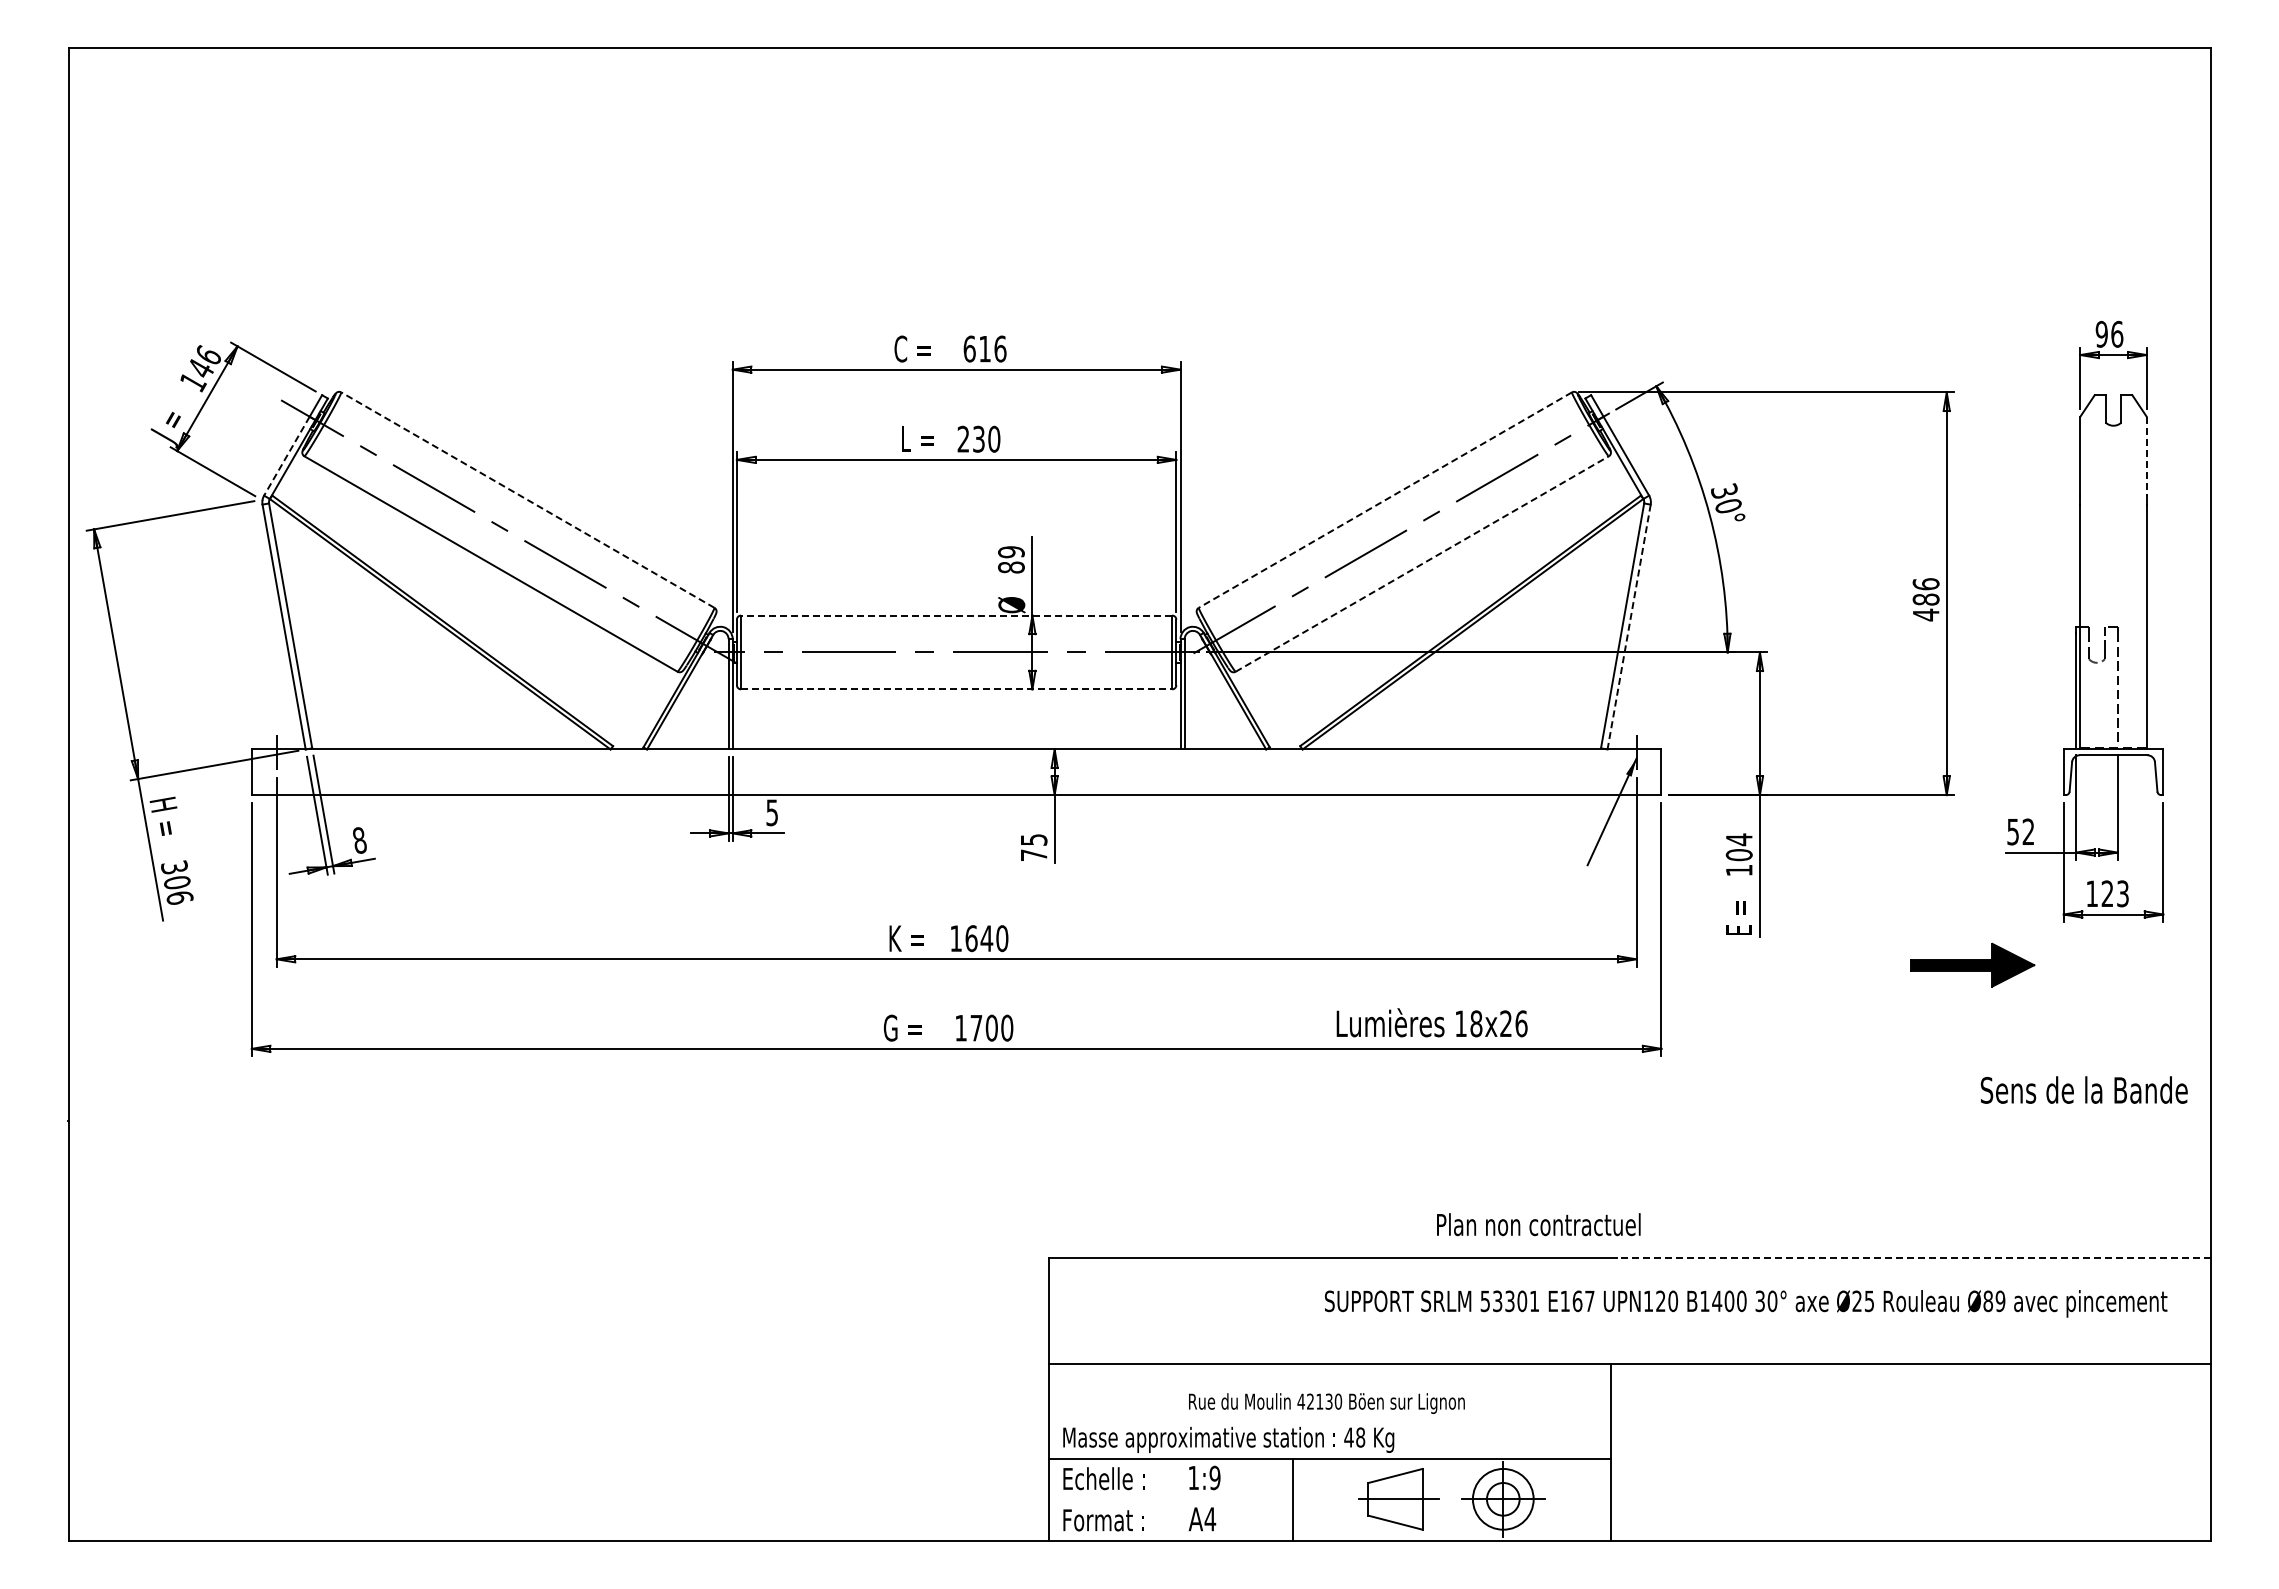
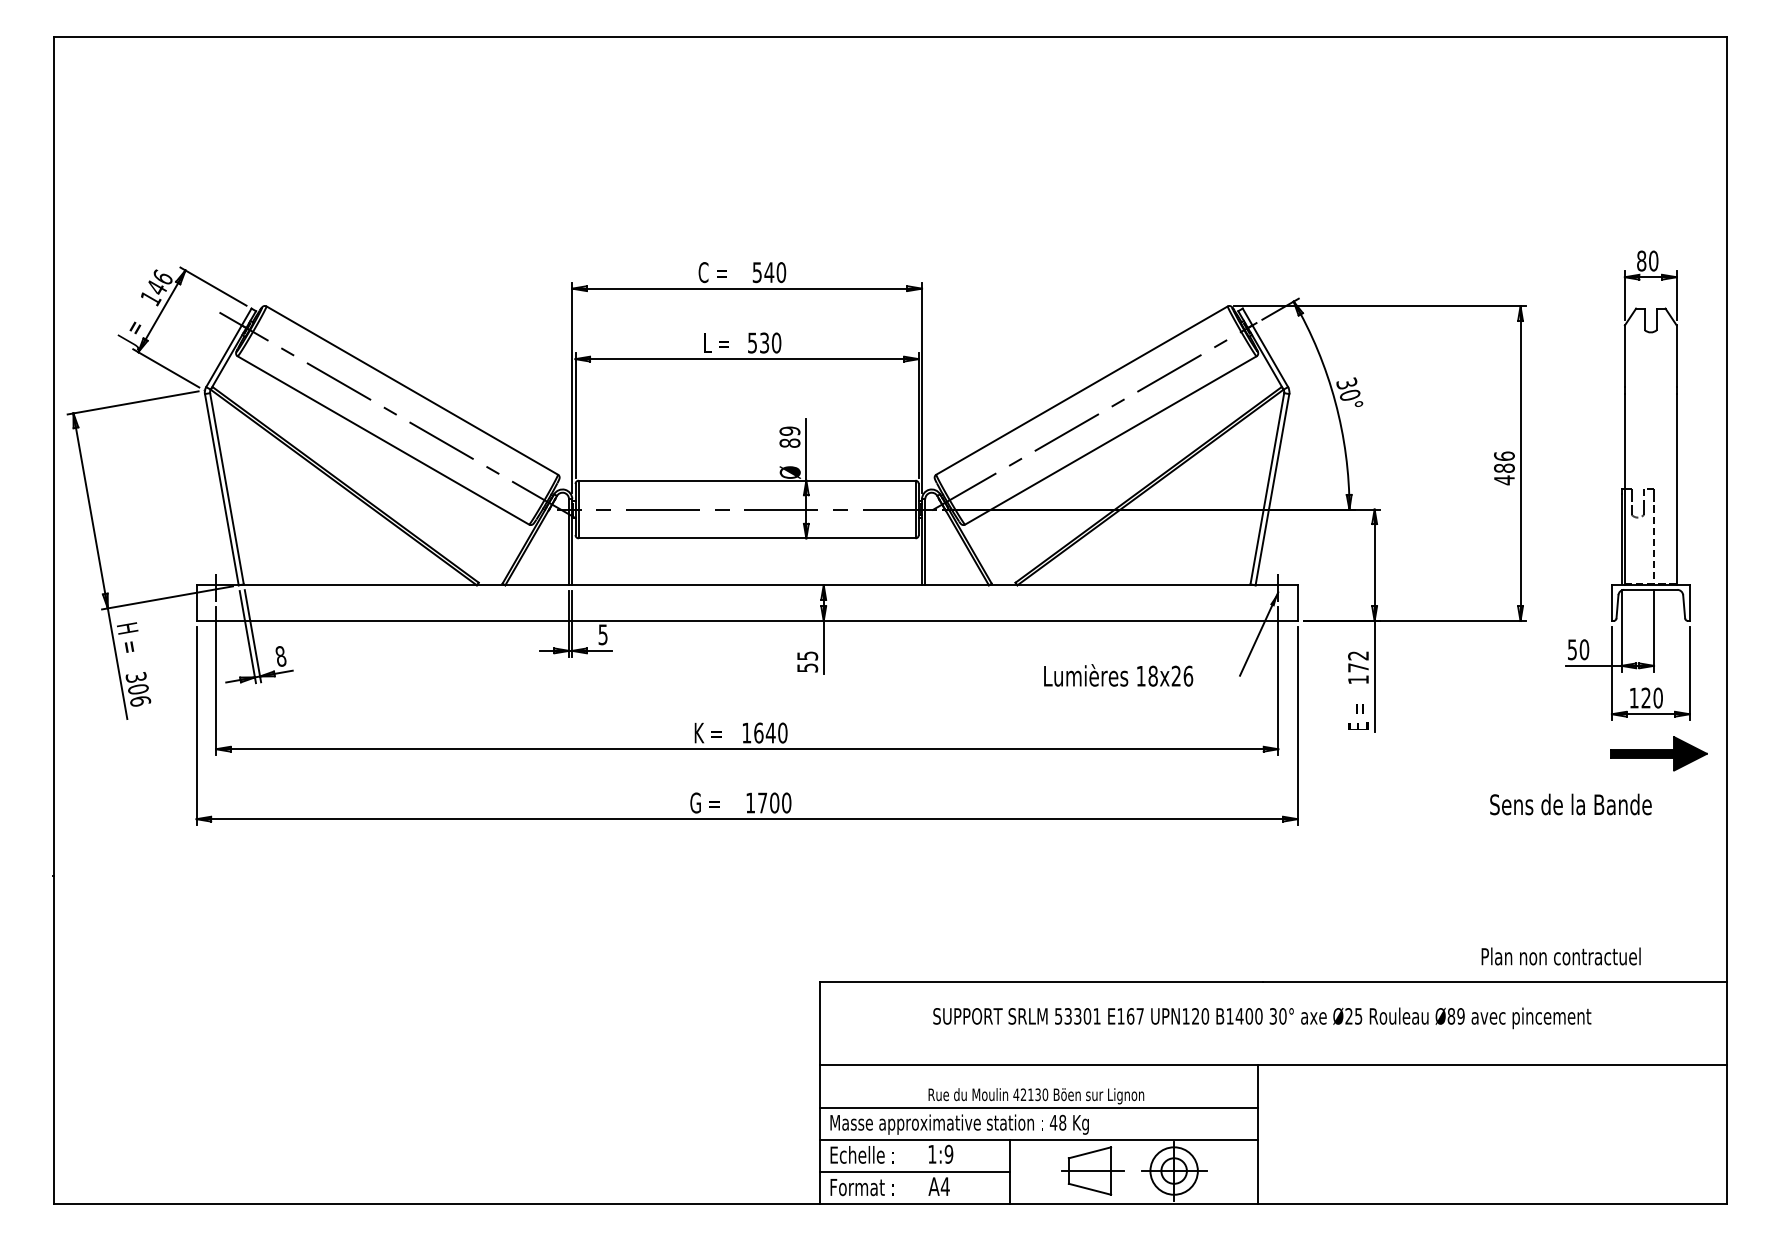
text: (2109, 333) -> (1647, 260), 96 -> 80
text: (984, 348) -> (768, 272), 616 -> 540
text: (963, 438) -> (752, 342), 230 -> 530
line: (286, 456) -> (223, 356), dashed -> solid
line: (2146, 456) -> (1676, 356), dashed -> solid
line: (527, 499) -> (411, 390), dashed -> solid
line: (1384, 500) -> (1081, 390), dashed -> solid
line: (1422, 563) -> (1111, 440), dashed -> solid
line: (956, 615) -> (747, 480), dashed -> solid
line: (1629, 627) -> (1272, 490), dashed -> solid
line: (956, 689) -> (747, 538), dashed -> solid
text: (2028, 831) -> (1584, 649), 52 -> 50
text: (1738, 847) -> (1357, 661), 104 -> 172
text: (1034, 855) -> (807, 668), 75 -> 55
text: (2123, 893) -> (1658, 697), 123 -> 120
part: (1972, 964) -> (1658, 753), moved
text: (1431, 1022) -> (1118, 675), moved
text: (2083, 1089) -> (1570, 804), moved
text: (1538, 1224) -> (1560, 956), moved
line: (1913, 1257) -> (1494, 982), dashed -> solid
text: (1746, 1303) -> (1262, 1018), moved
line: (1330, 1418) -> (1039, 1107), added
line: (1170, 1500) -> (914, 1171), added

